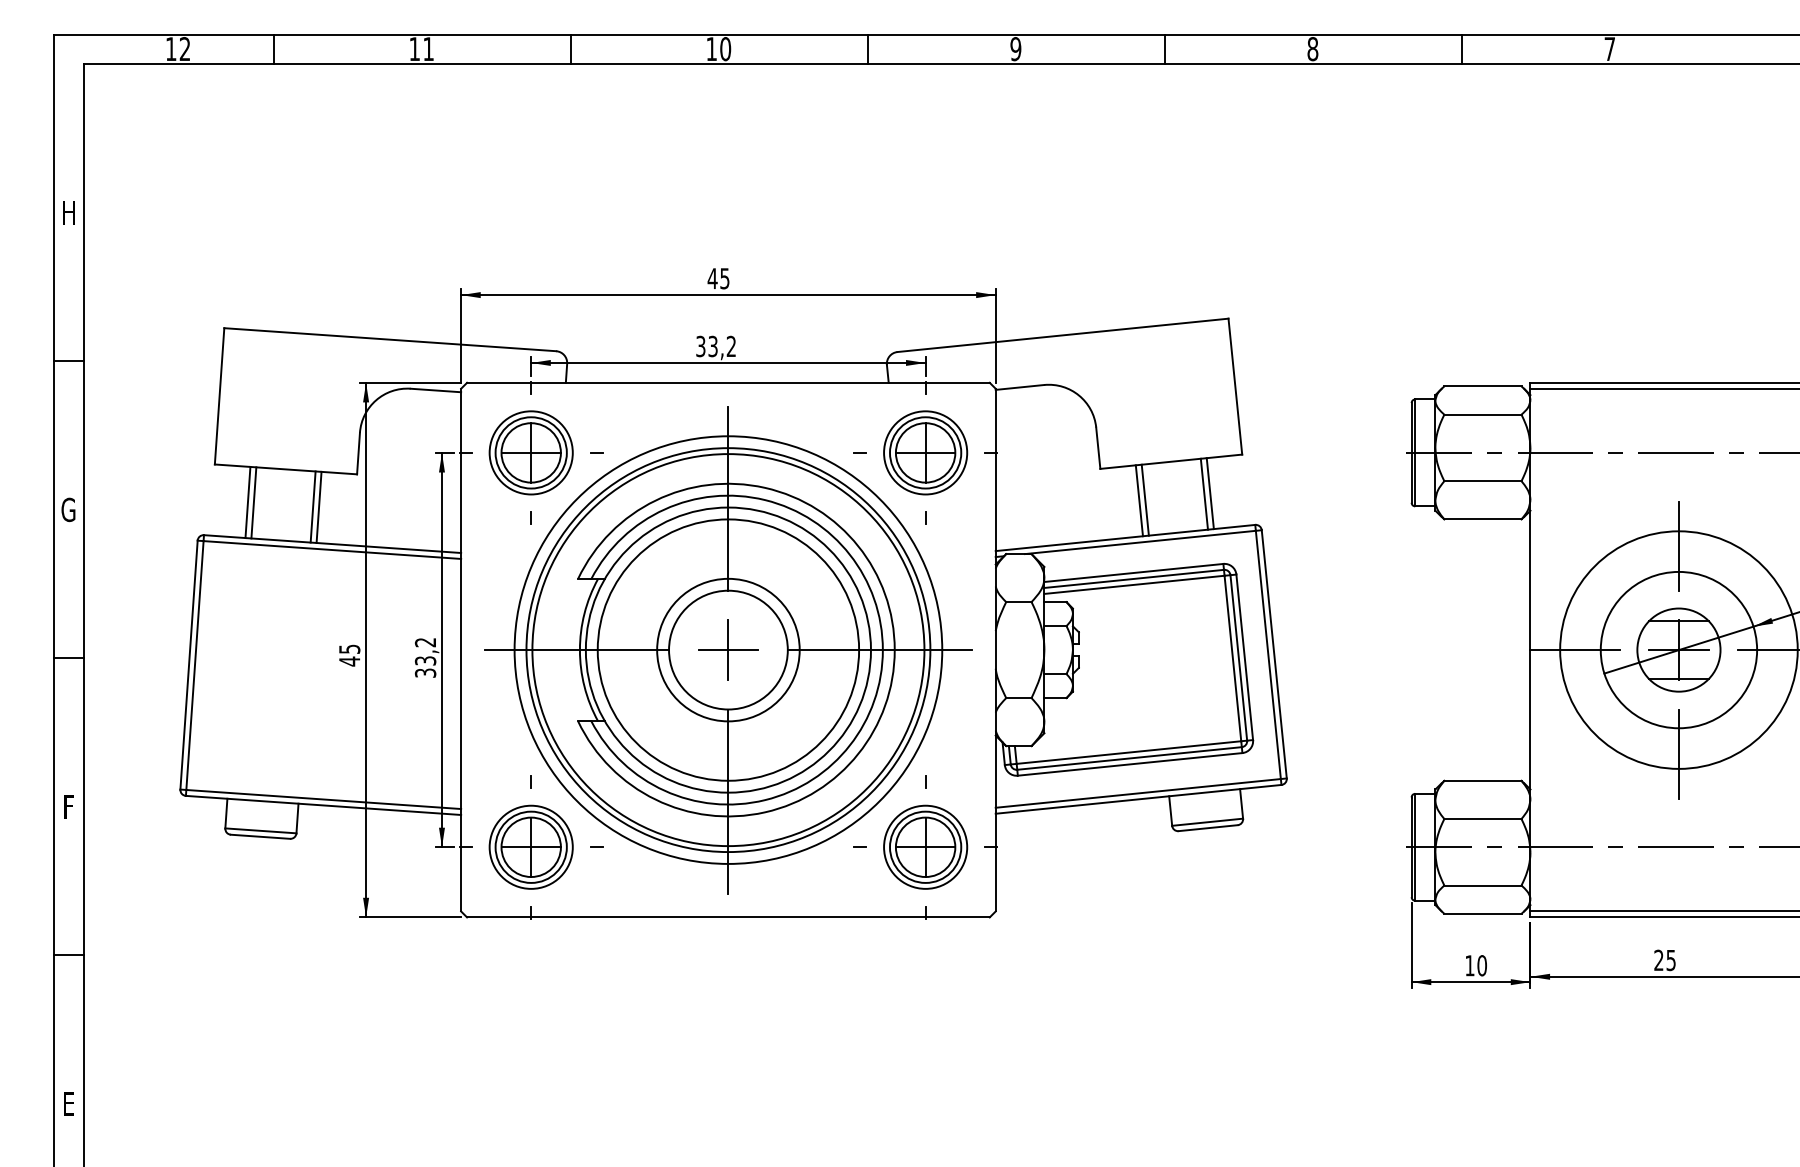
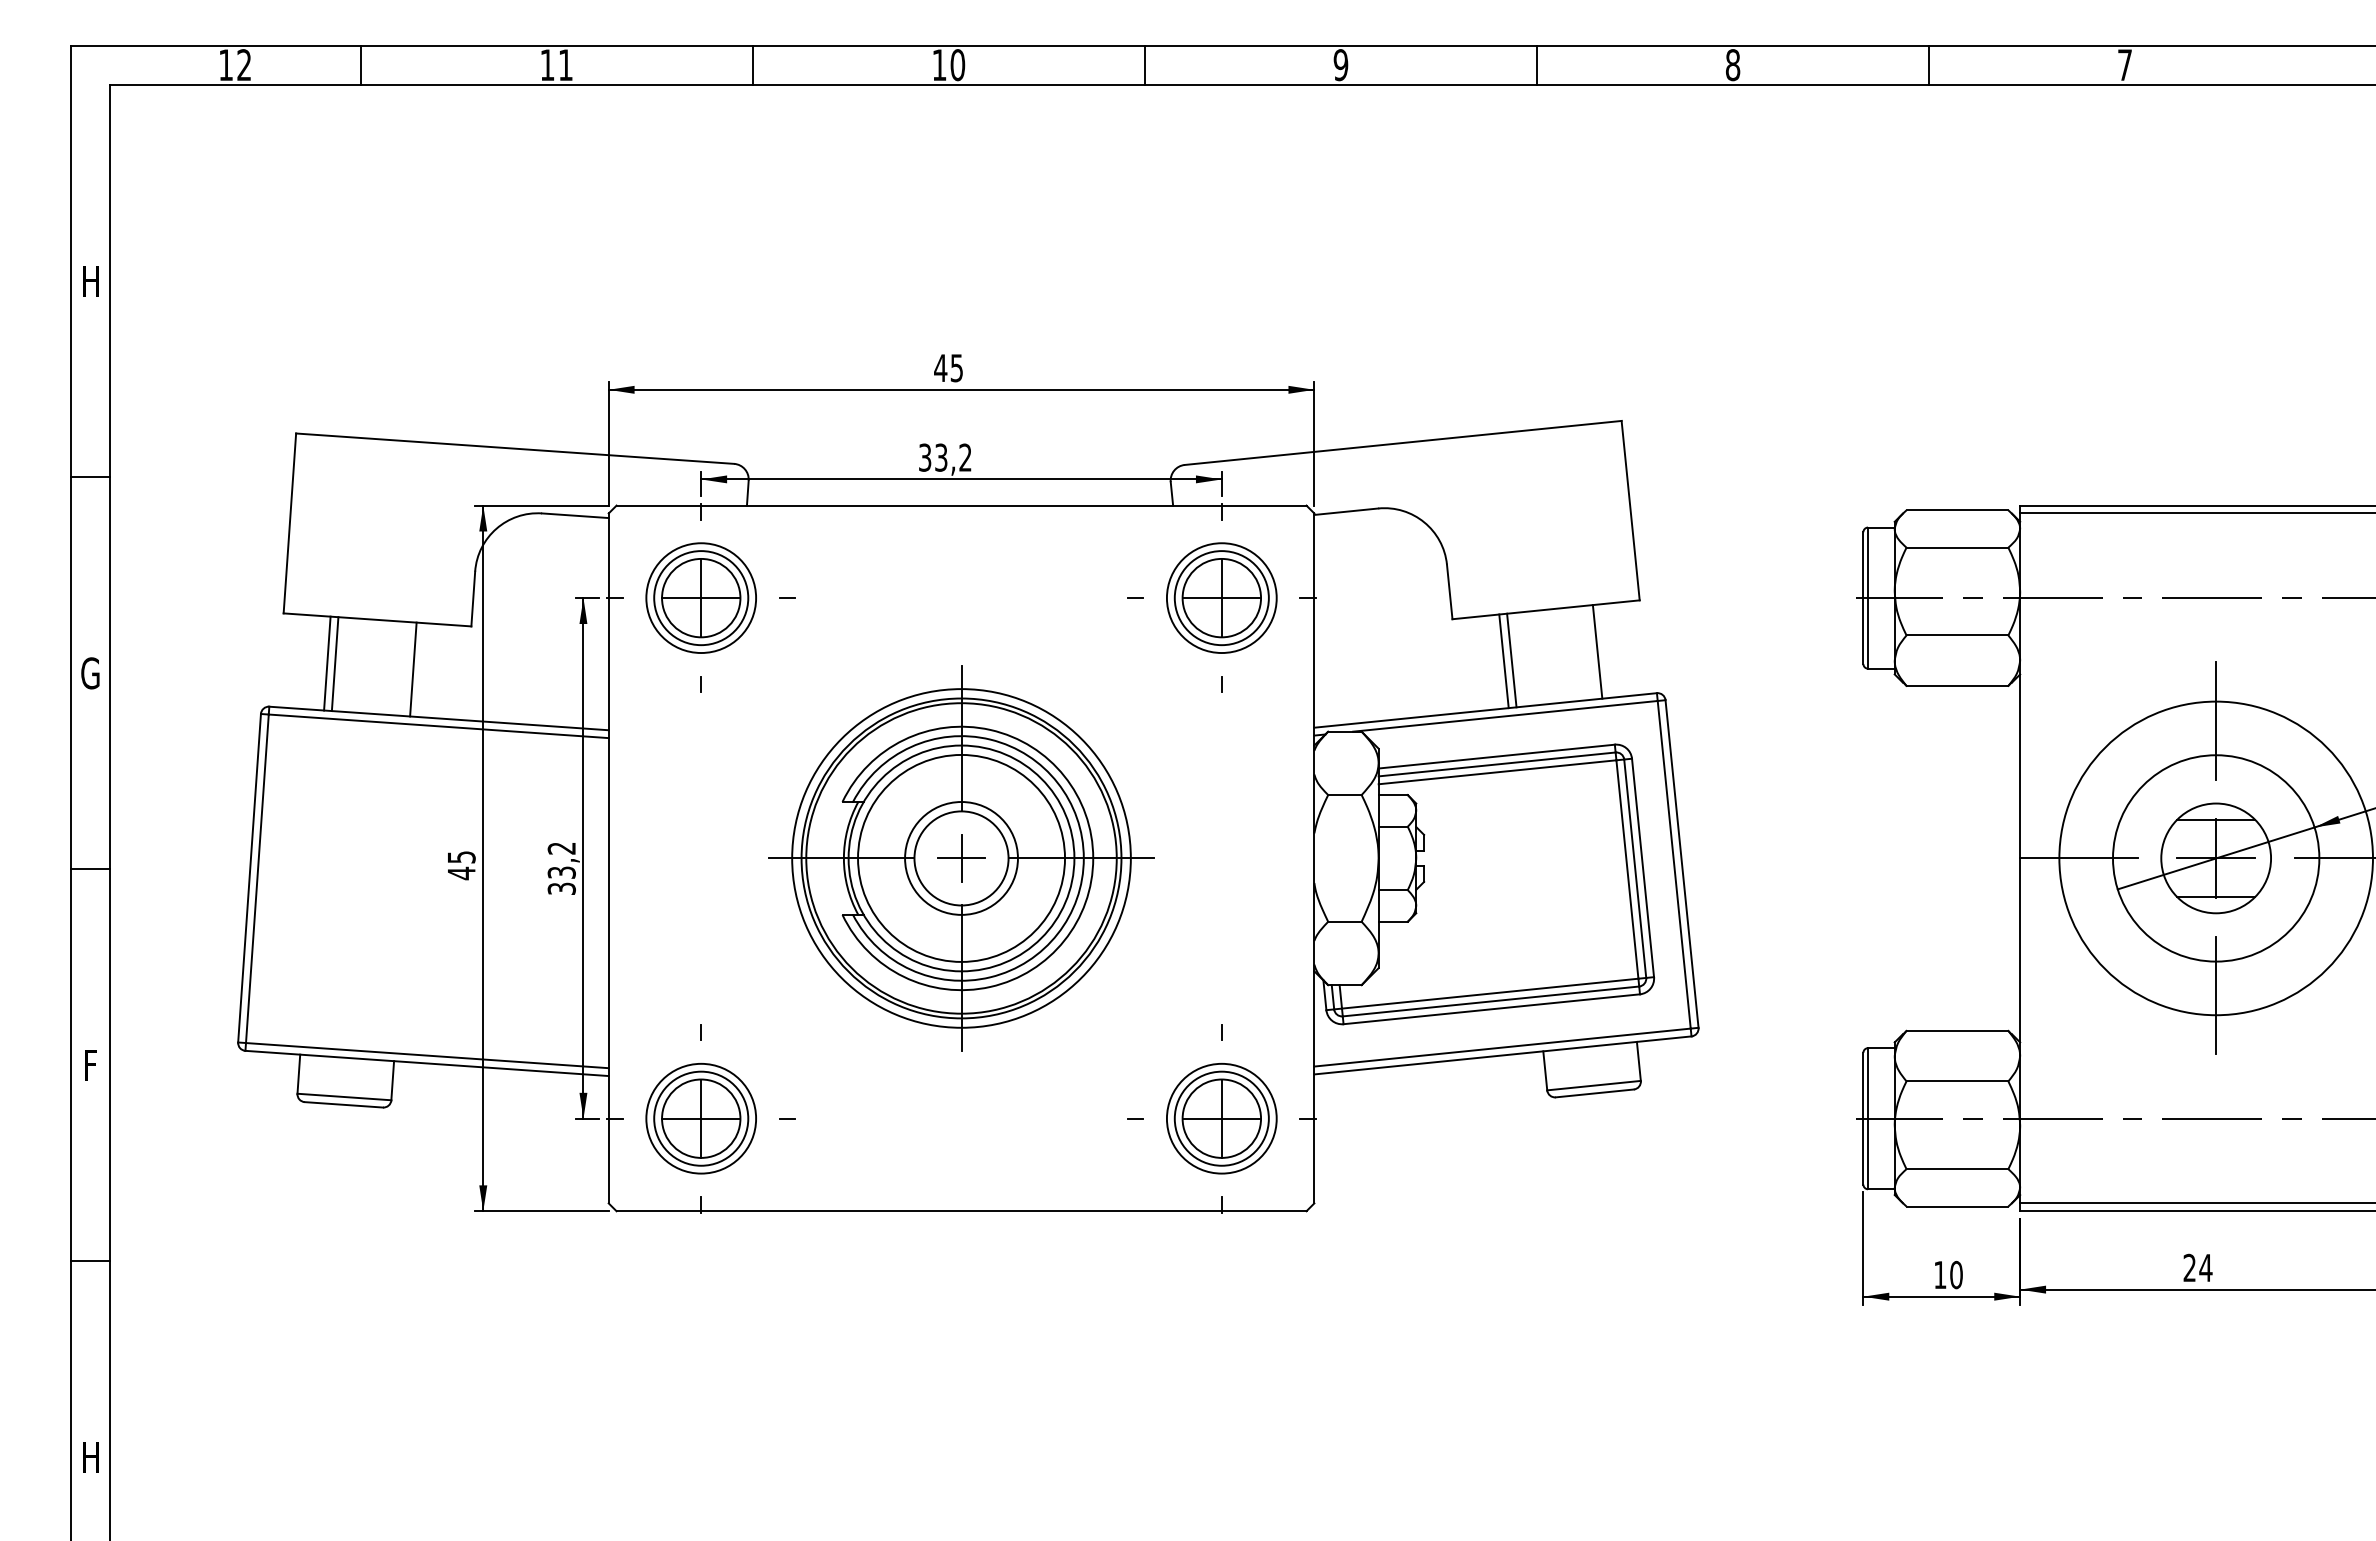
line: (1204, 494) -> (1589, 652), removed
line: (318, 507) -> (420, 670), removed
part: (728, 650) -> (961, 858), size x0.6
text: (1670, 960) -> (2205, 1268), 25 -> 24
text: (68, 1103) -> (90, 1457), E -> H

